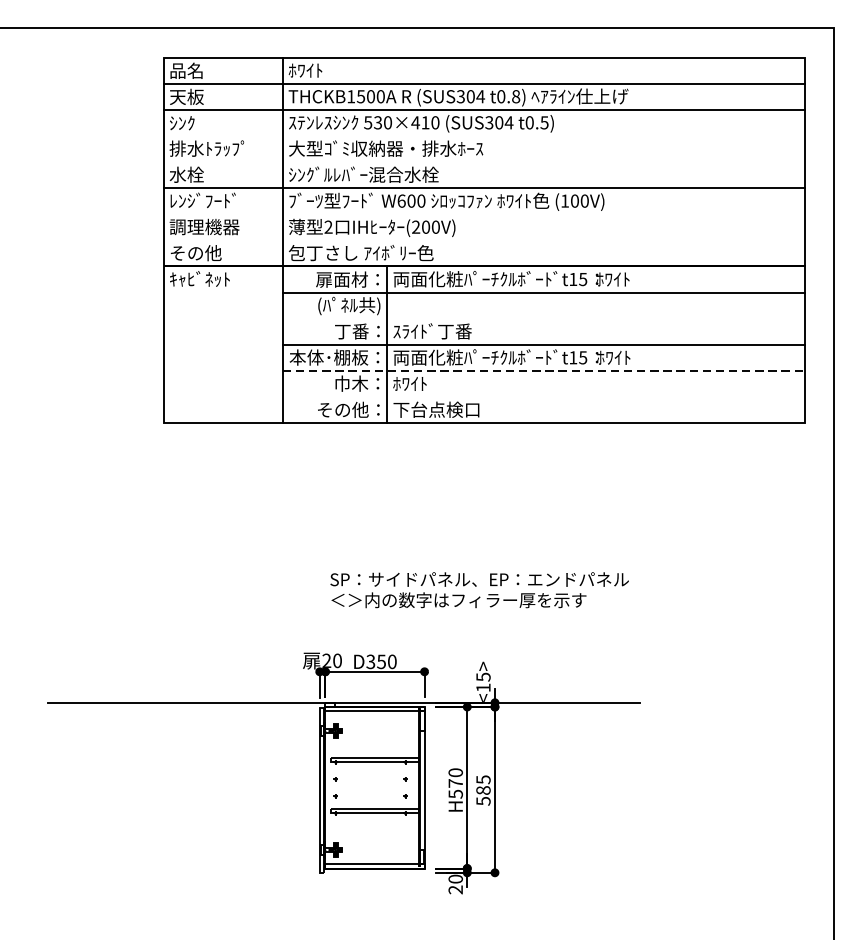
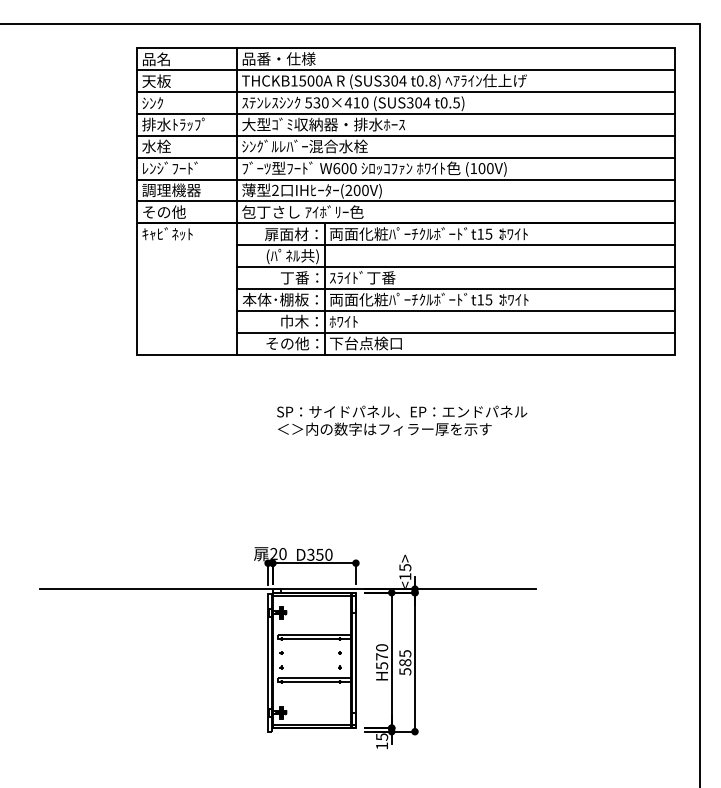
text: (332, 69) -> (278, 58), ﾎﾜｲﾄ -> 品番・仕様
line: (483, 135) -> (405, 113), added
line: (483, 161) -> (405, 135), added
line: (483, 214) -> (405, 179), added
line: (483, 240) -> (405, 201), added
line: (543, 319) -> (455, 267), added
line: (544, 370) -> (456, 310), dashed -> solid
line: (543, 396) -> (455, 332), added
text: (480, 589) -> (402, 420), moved
text: (456, 884) -> (382, 741), 20 -> 15

